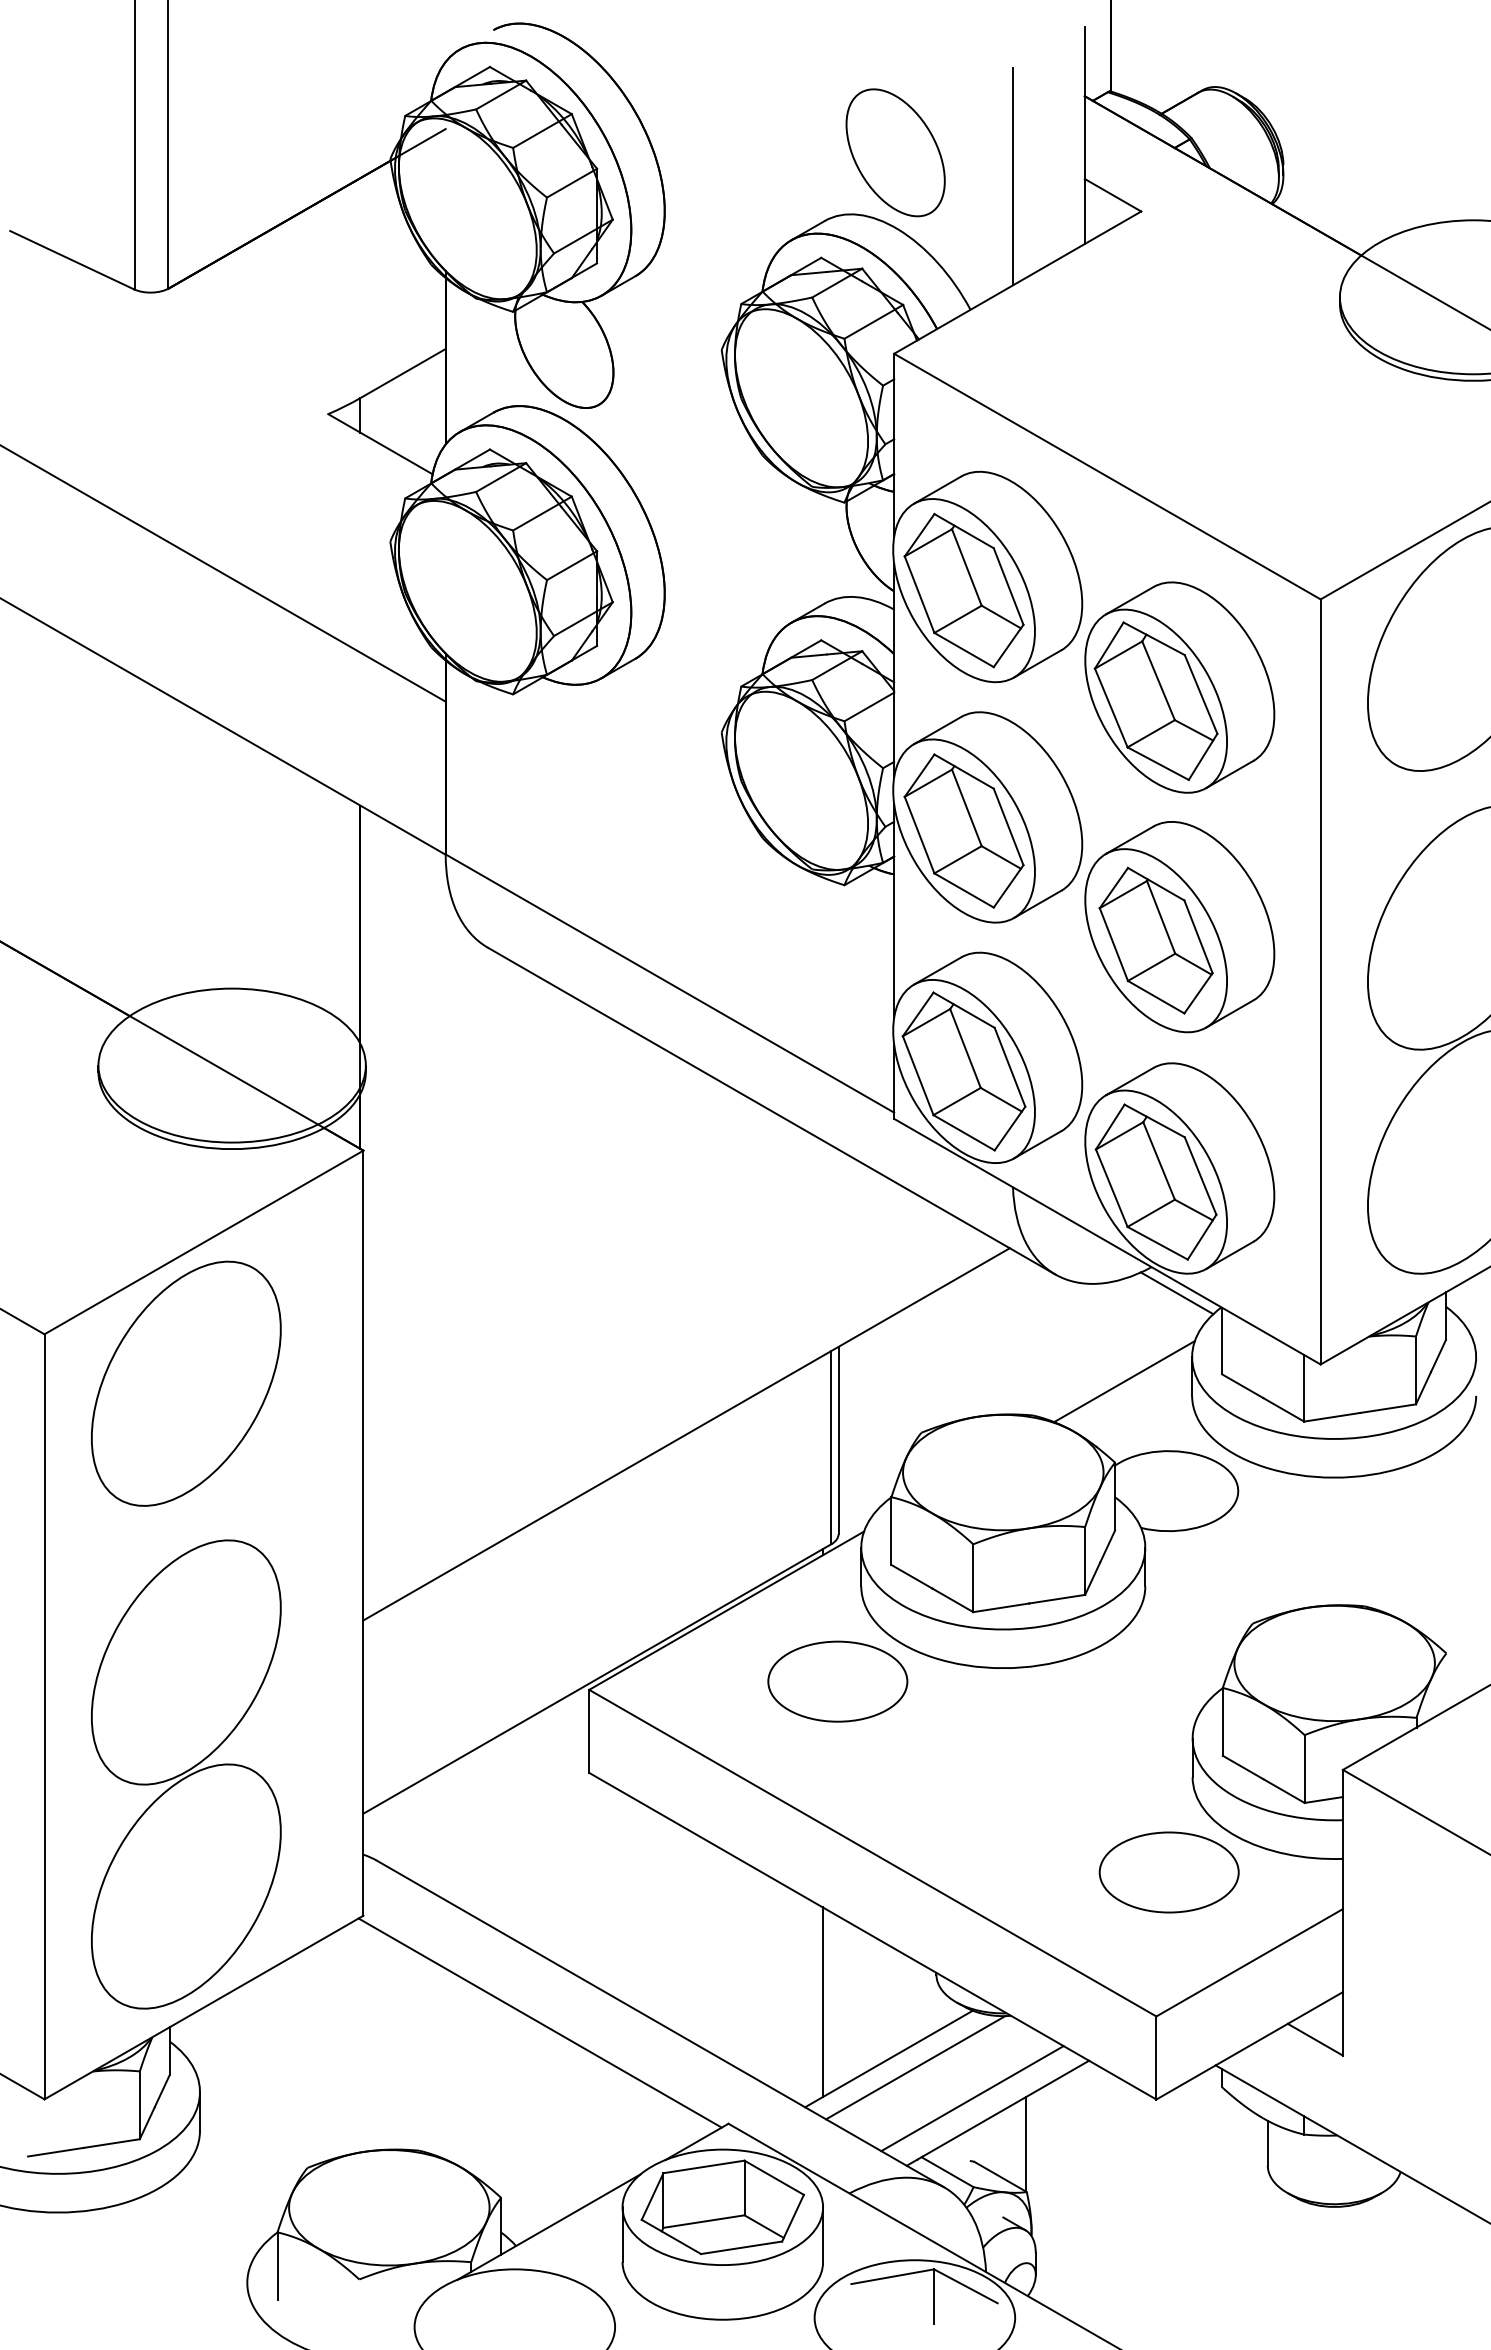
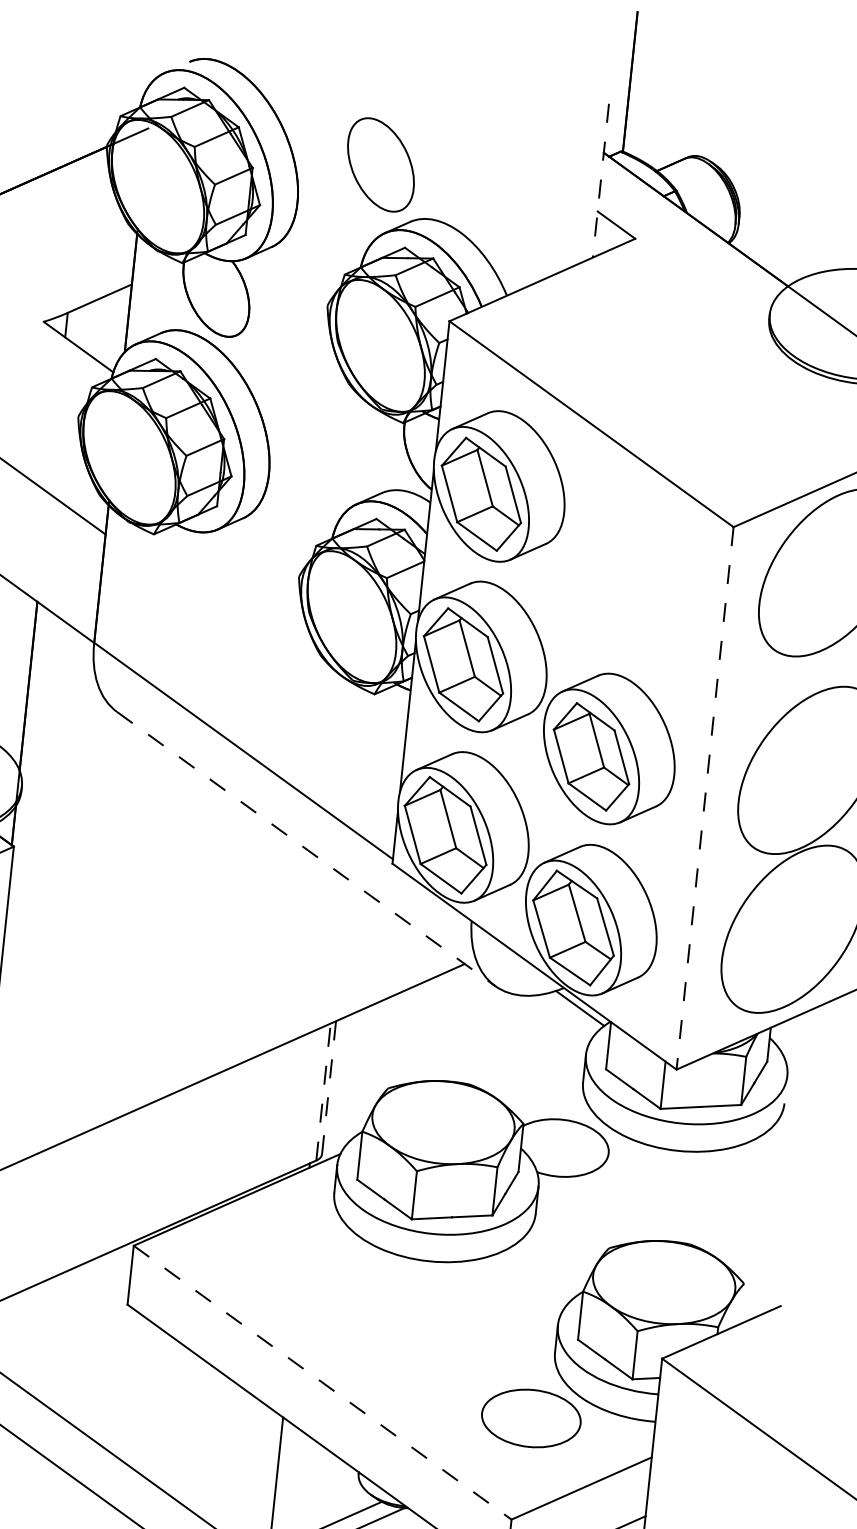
line: (1084, 136) -> (600, 181), solid -> dashed
part: (895, 152) -> (380, 164), moved
line: (1012, 176) -> (546, 204), removed
part: (1179, 687) -> (626, 579), removed
line: (1320, 981) -> (705, 798), solid -> dashed
line: (772, 1111) -> (306, 849), solid -> dashed
line: (1124, 1381) -> (536, 1067), removed
line: (838, 1440) -> (329, 1087), solid -> dashed
line: (831, 1447) -> (323, 1092), solid -> dashed
part: (837, 1681) -> (310, 1258), removed
line: (873, 1853) -> (323, 1382), solid -> dashed

